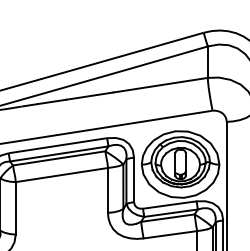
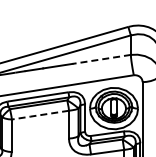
line: (160, 85) -> (101, 59), solid -> dashed
line: (60, 175) -> (39, 115), solid -> dashed

